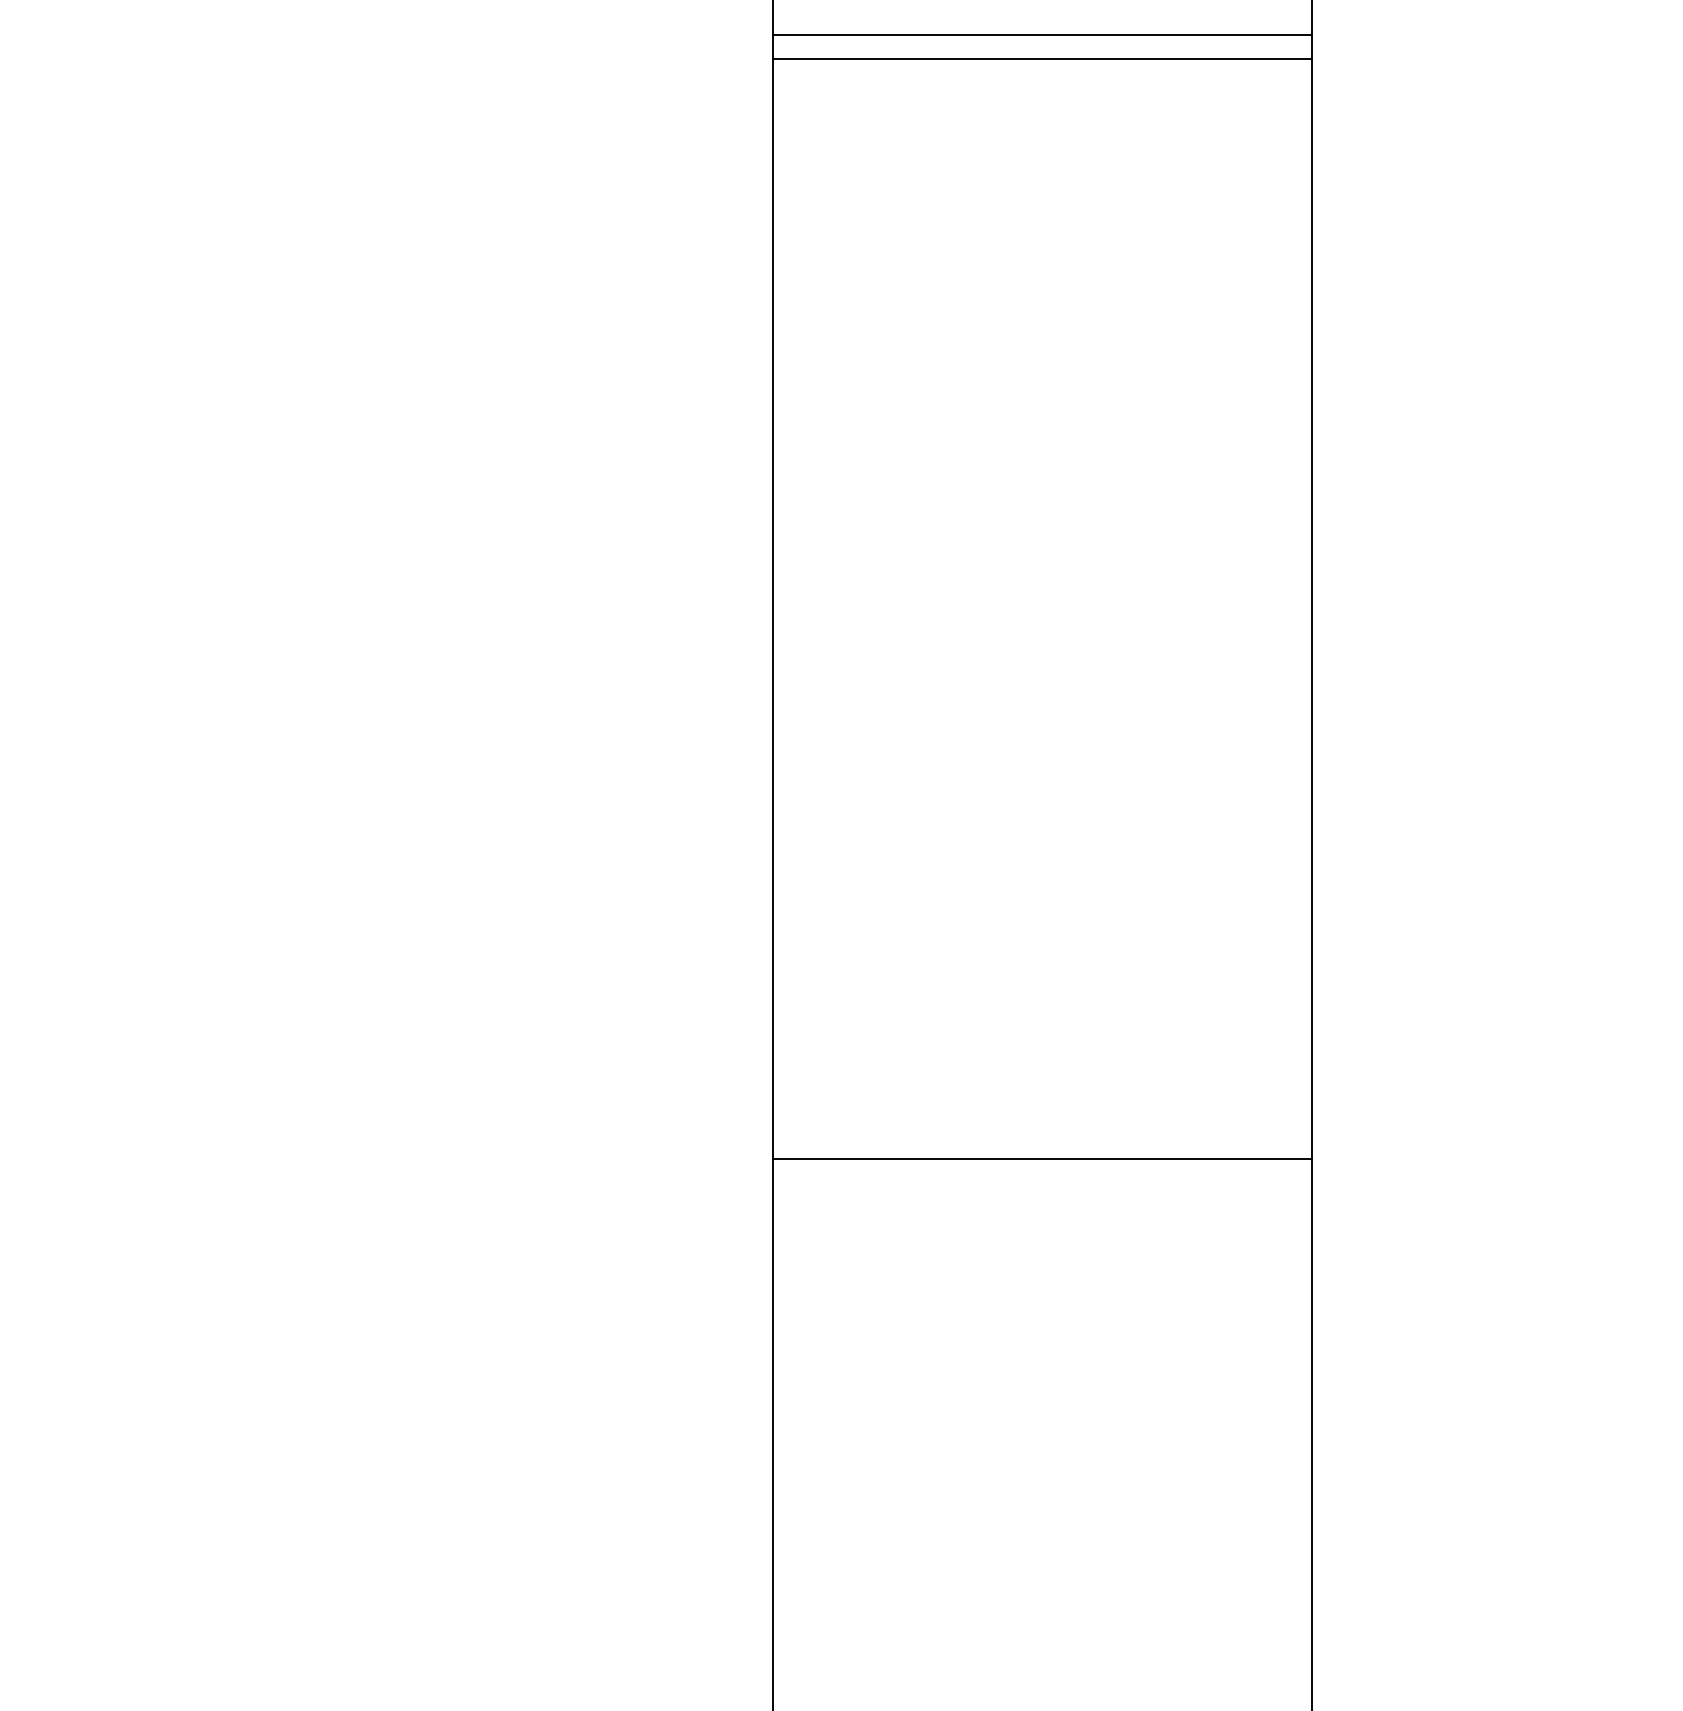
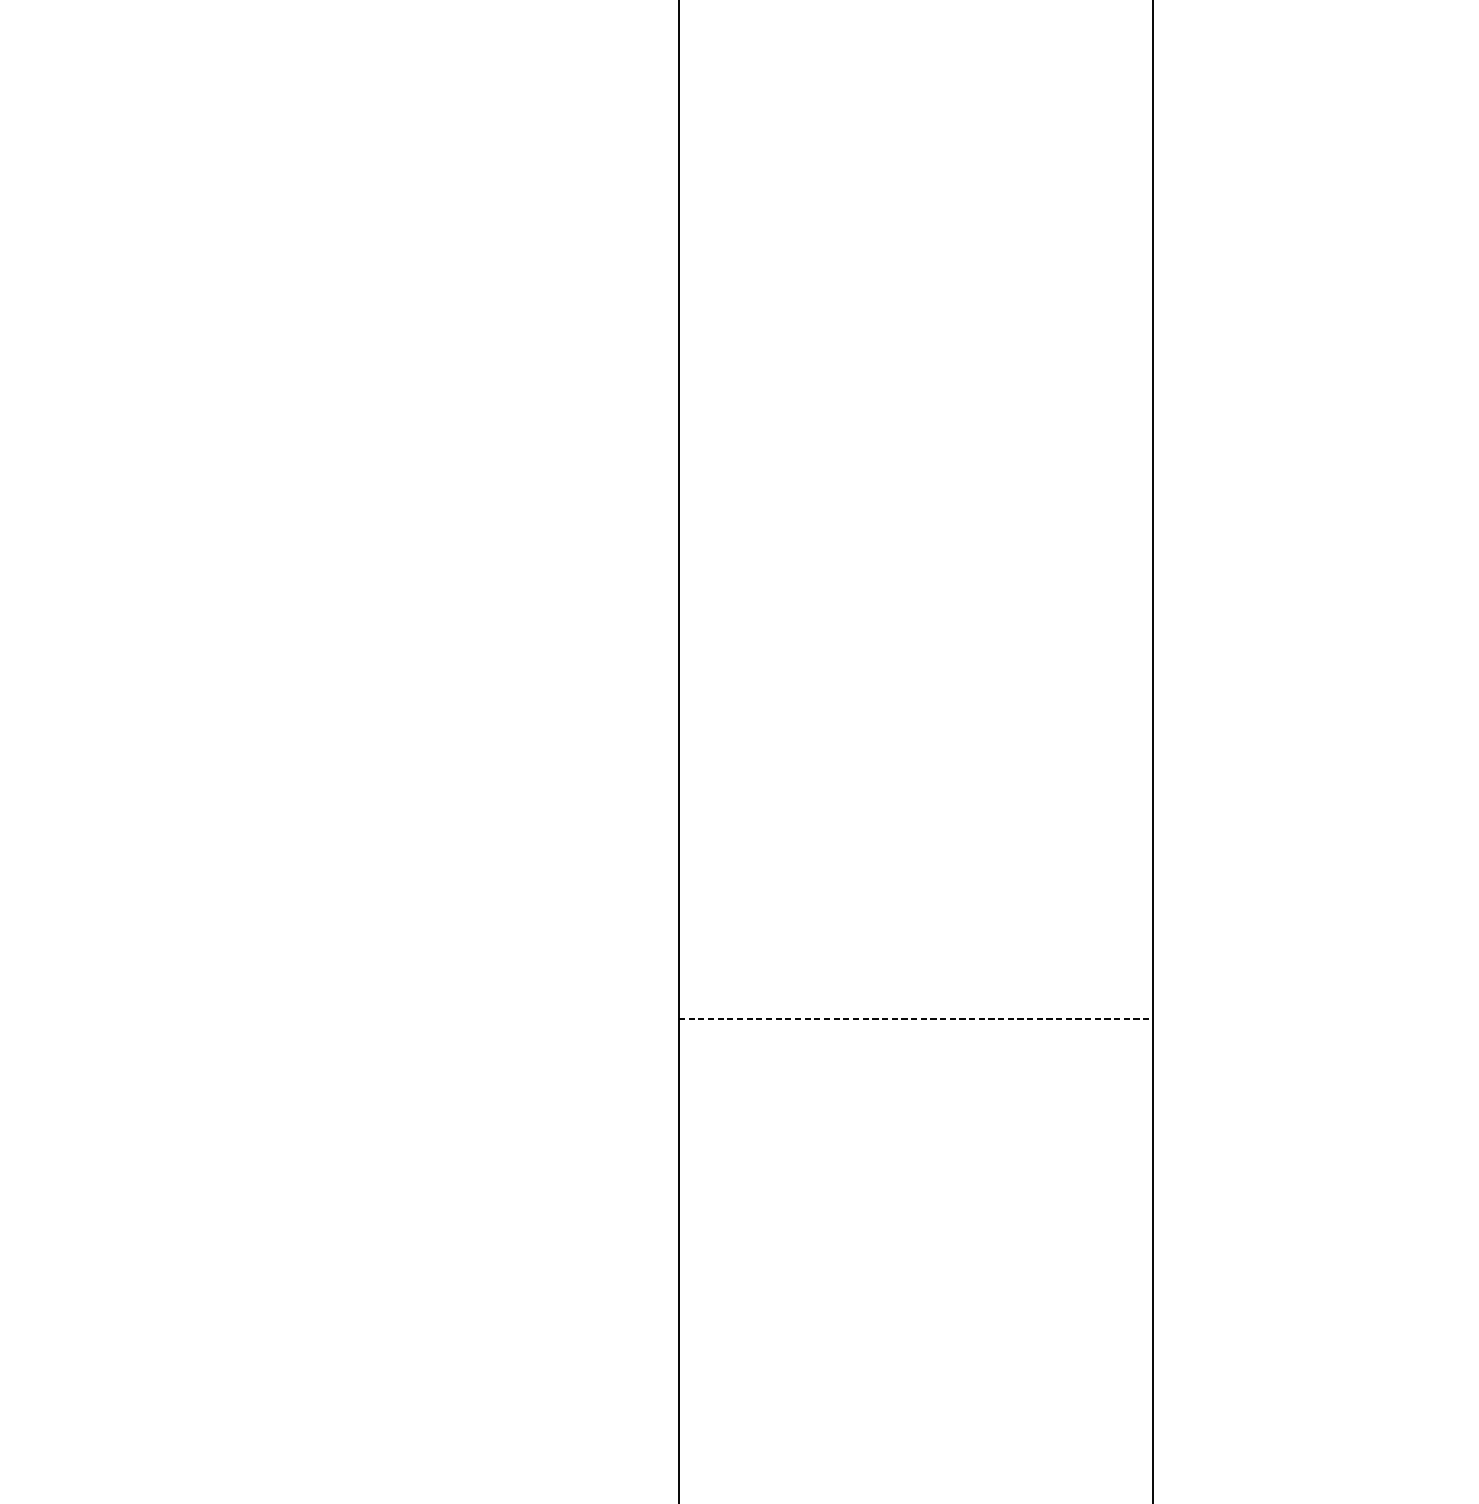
line: (1041, 35) -> (915, 31), removed
line: (1041, 58) -> (915, 51), removed
line: (1042, 1159) -> (916, 1019), solid -> dashed

